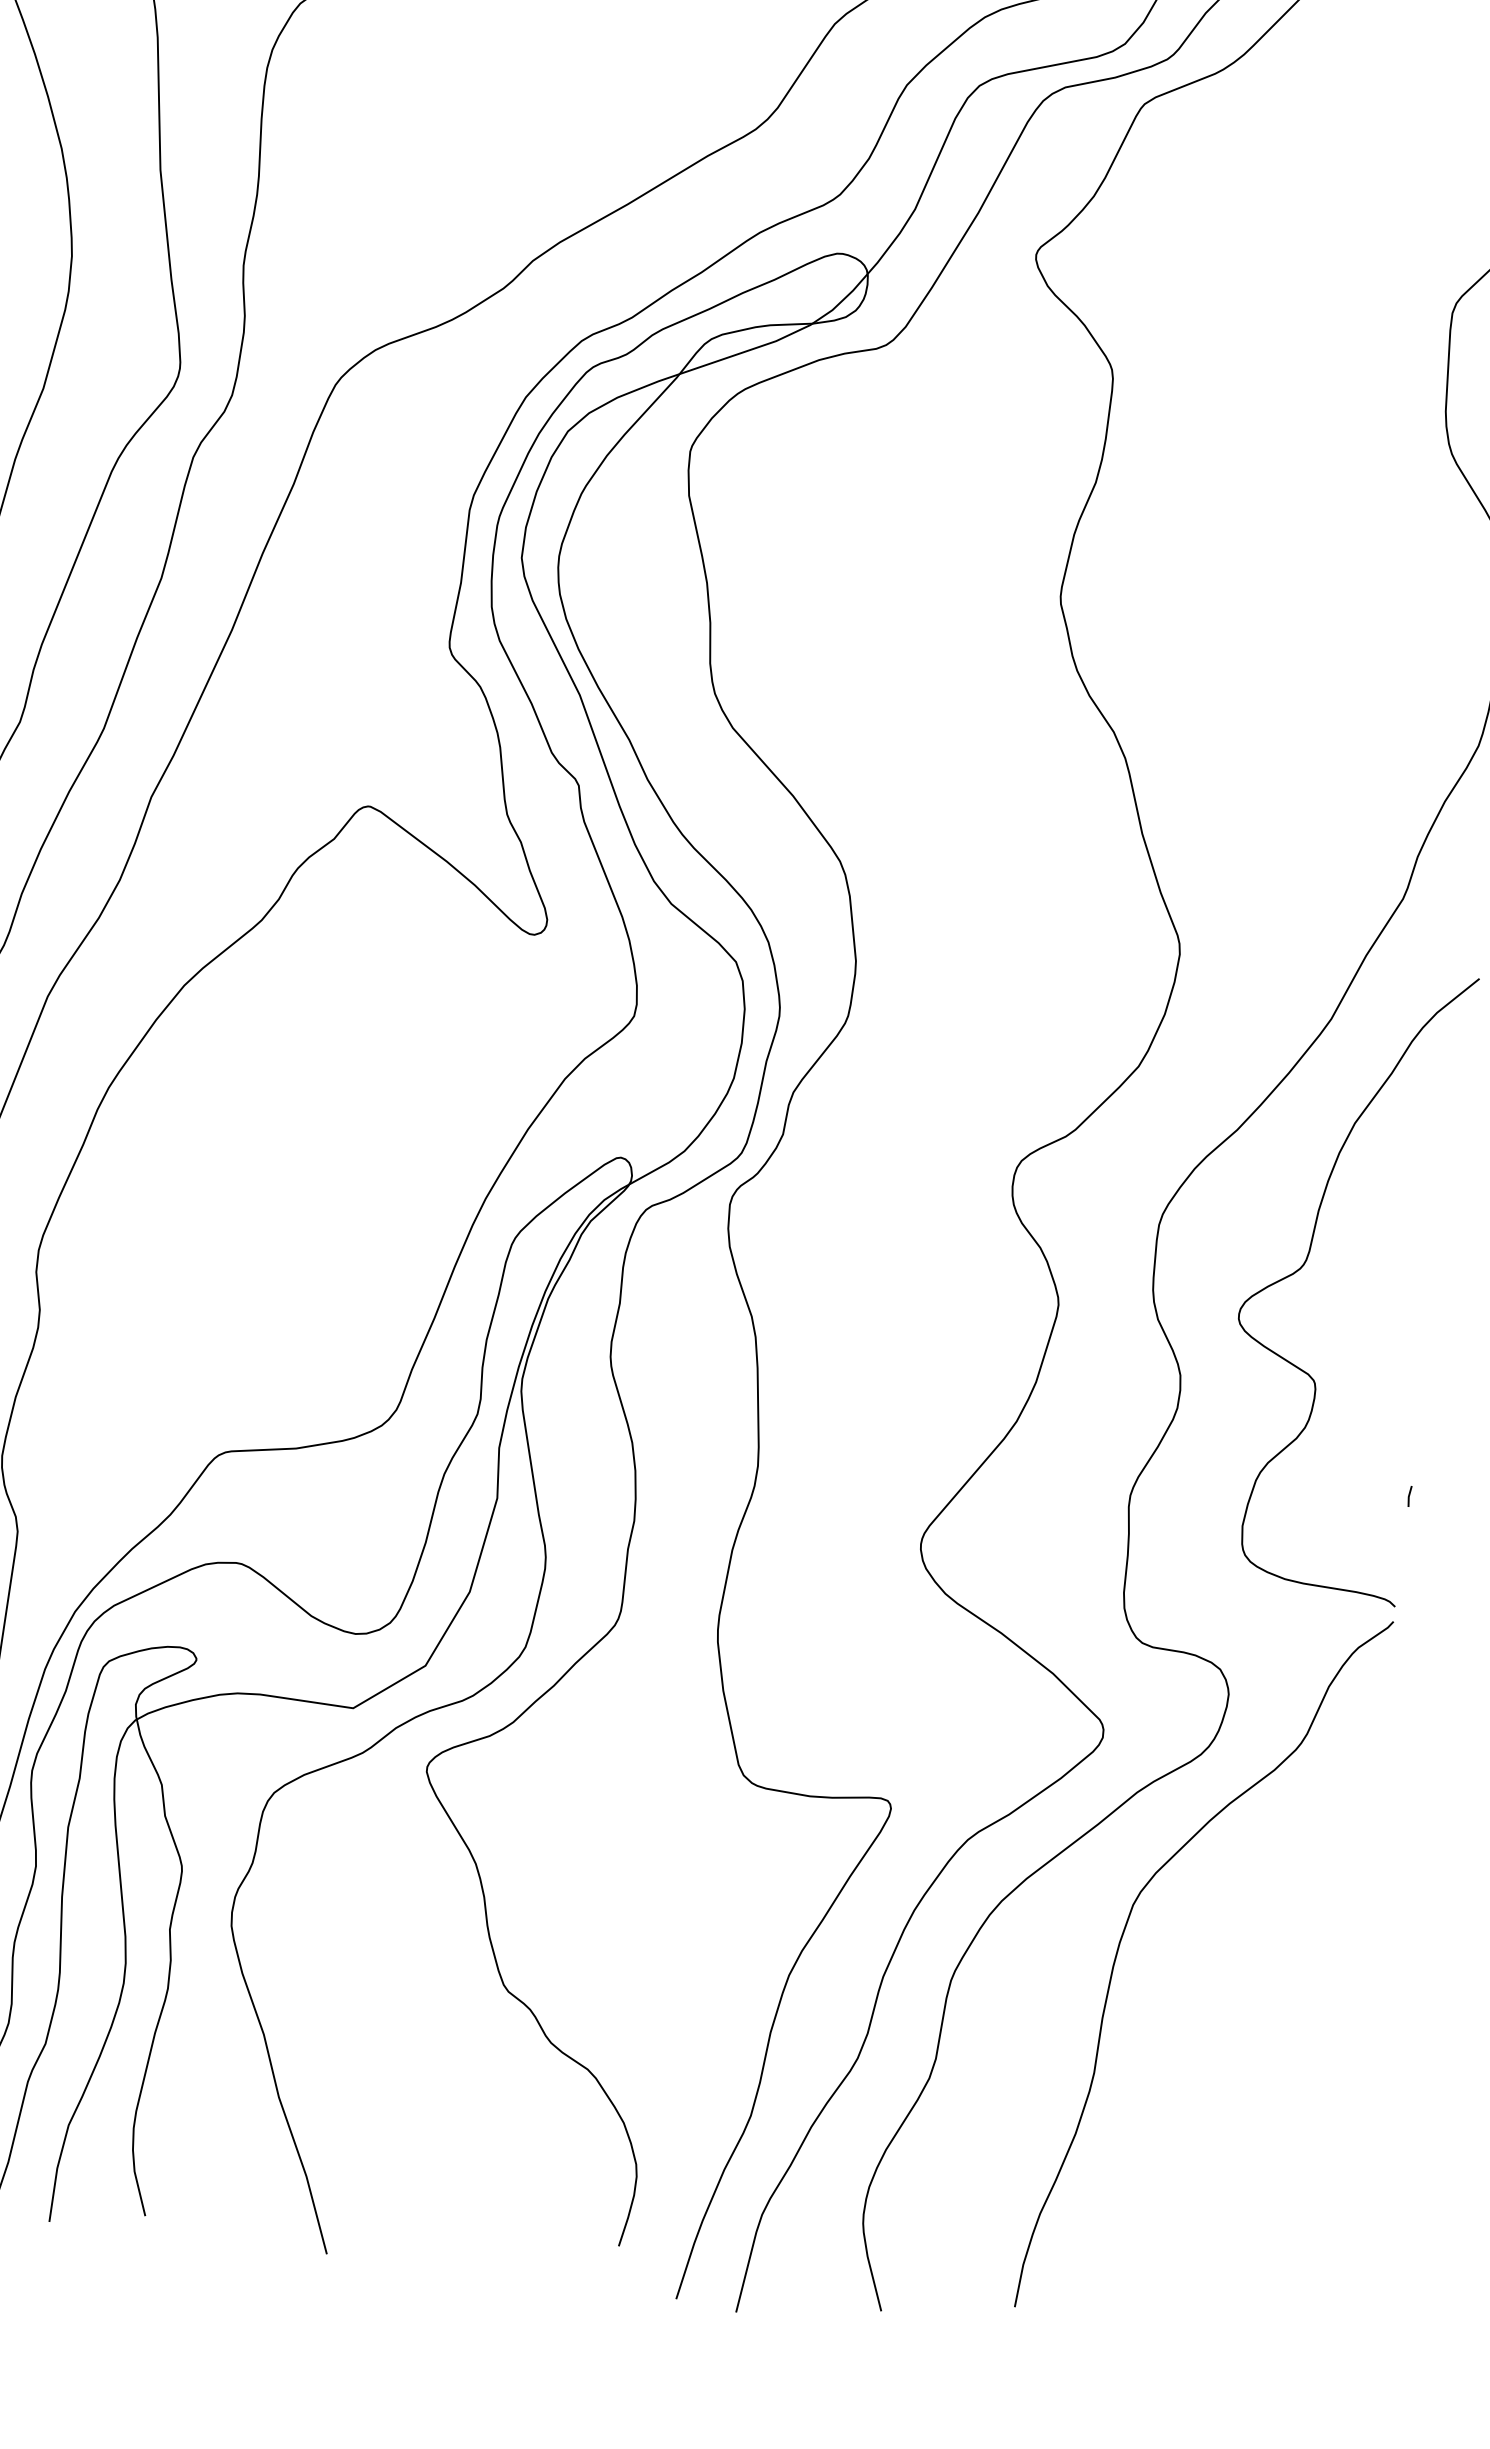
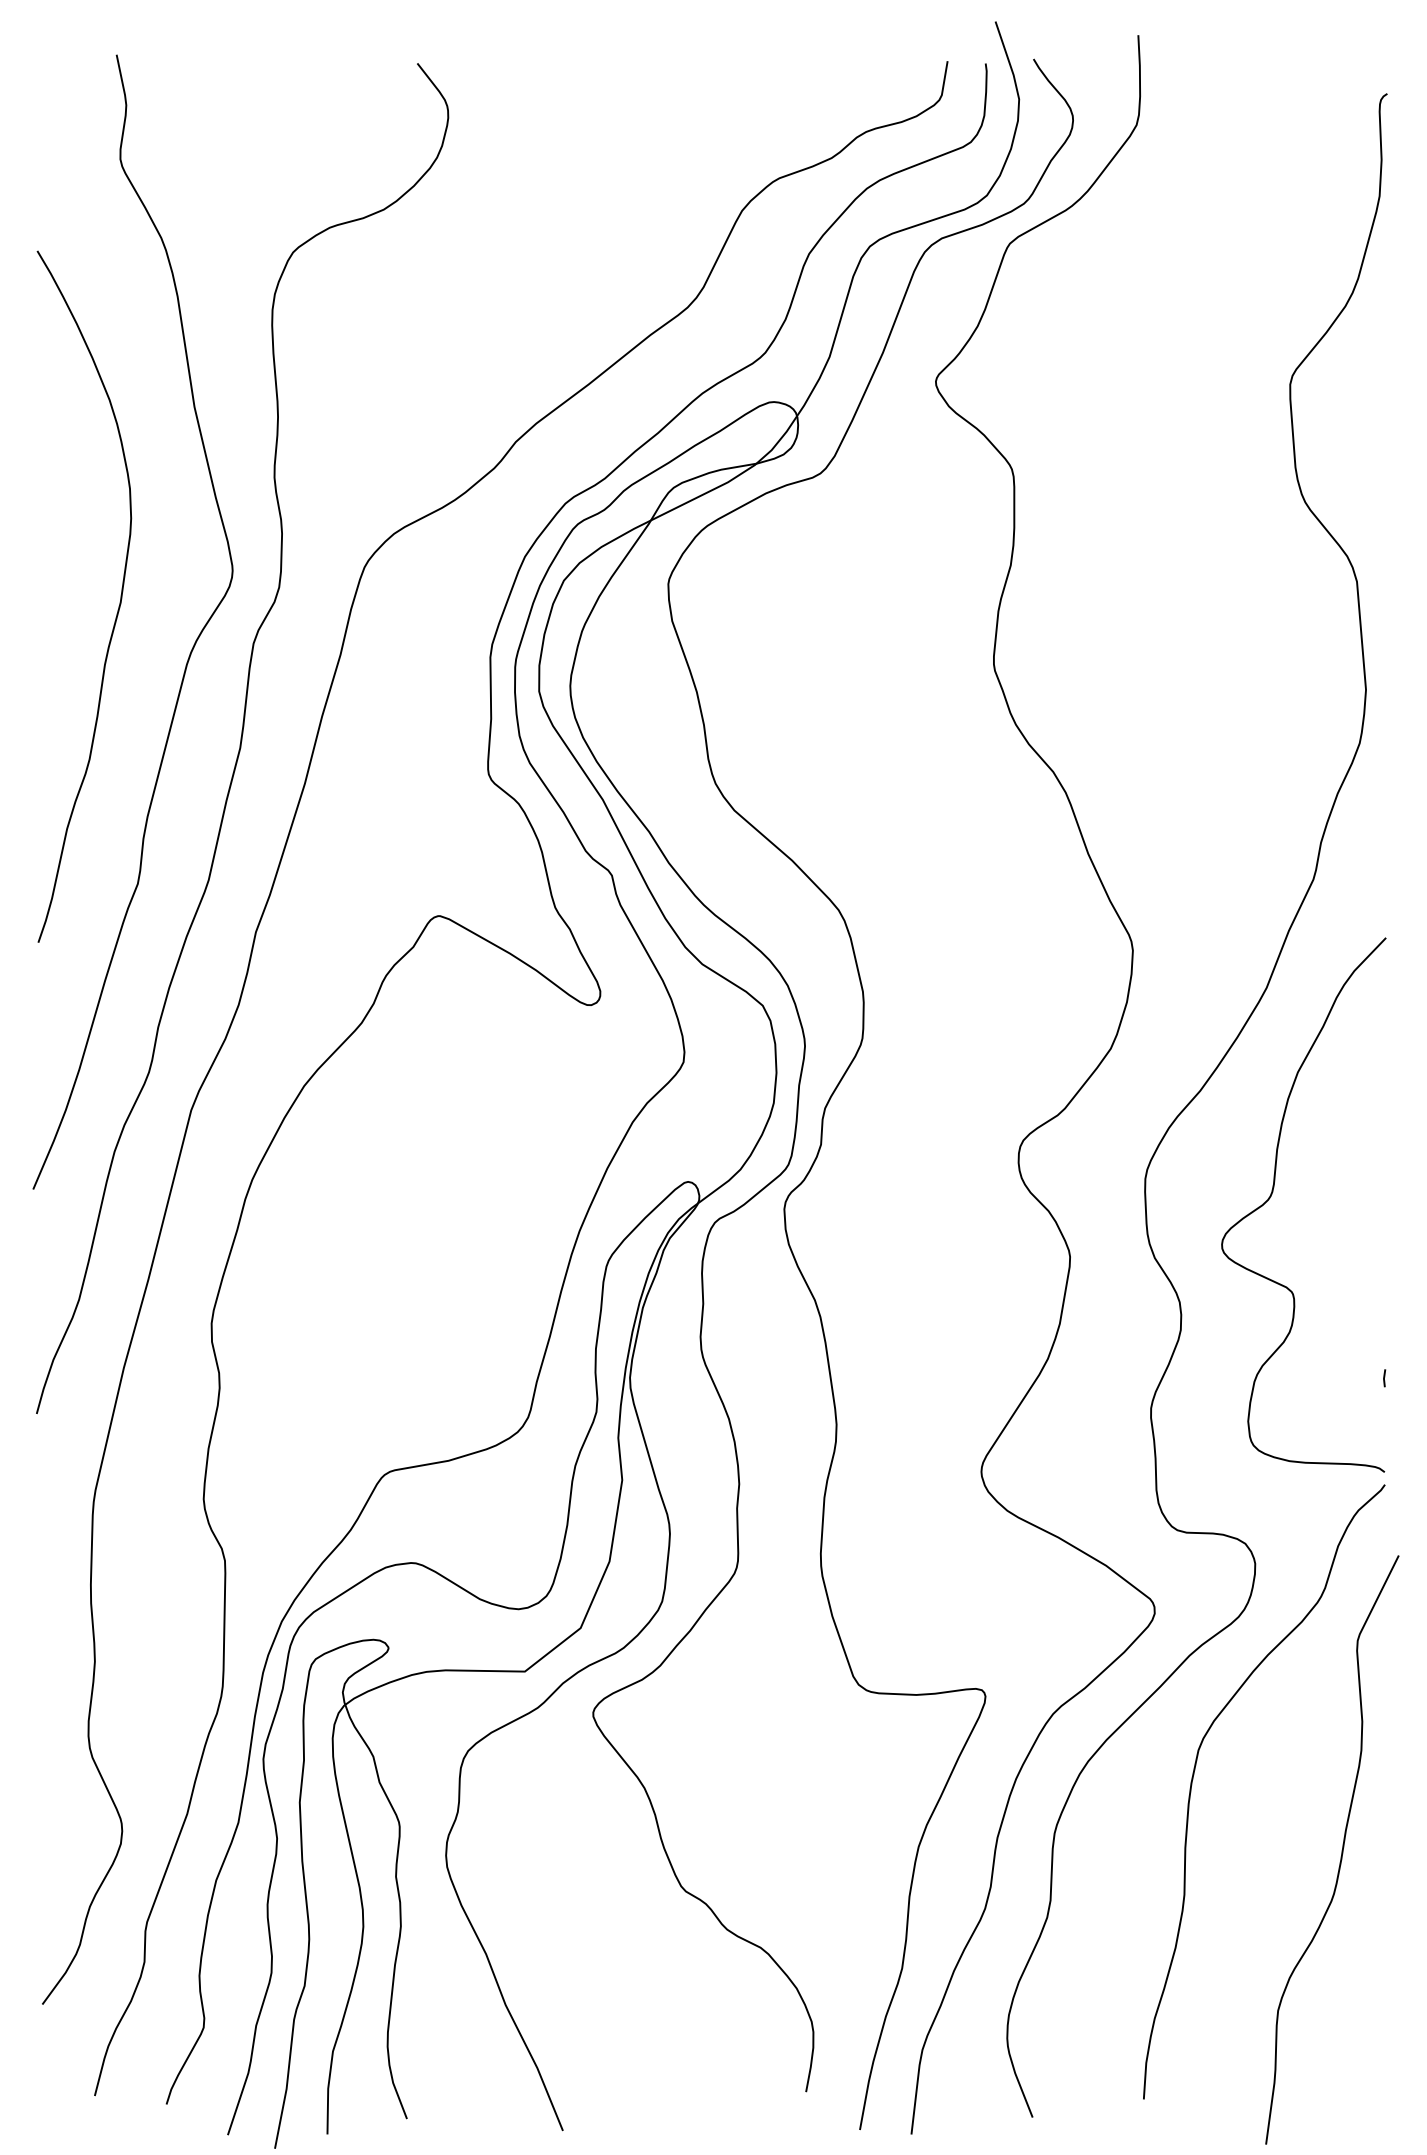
curve: (1285, 2045) -> (1341, 1850), added

